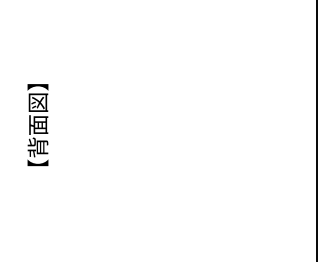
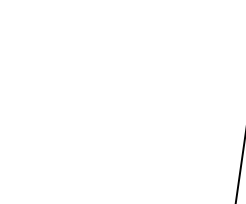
part: (37, 125) -> (25, 78), removed

